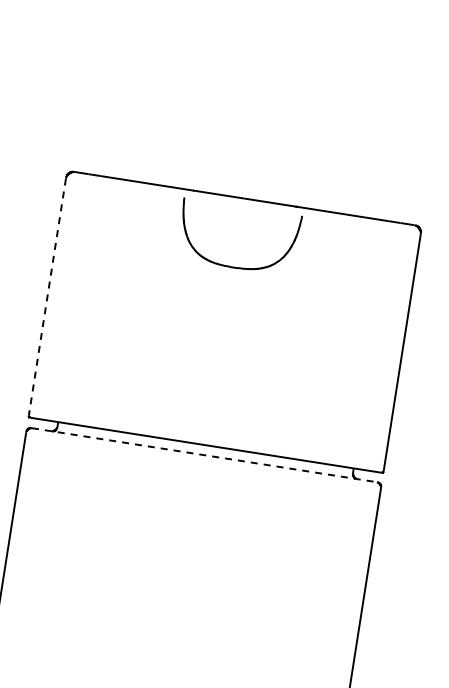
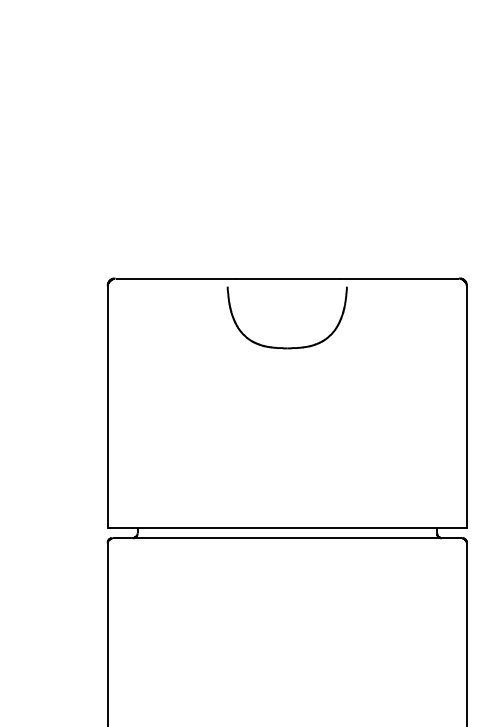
line: (47, 297) -> (107, 406), dashed -> solid
line: (204, 455) -> (287, 538), dashed -> solid

